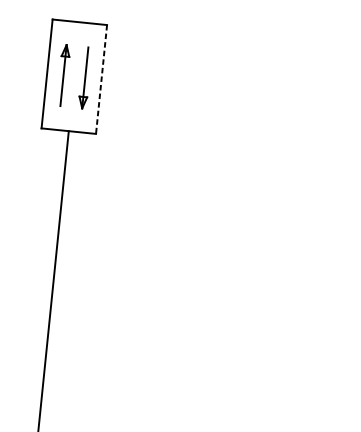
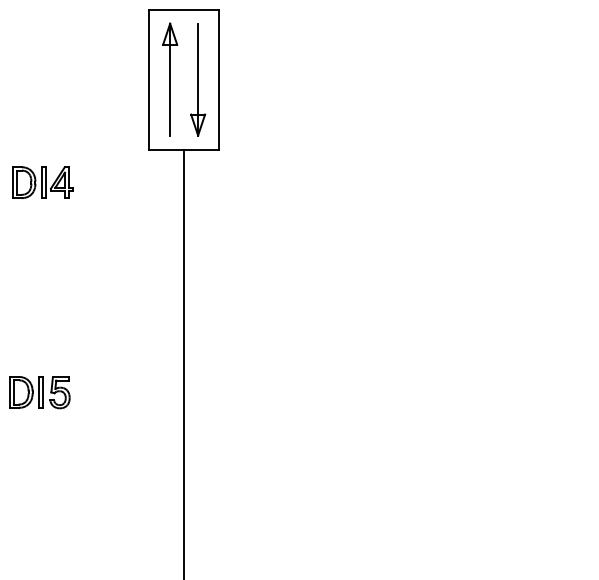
part: (63, 75) -> (170, 79), size x1.43
part: (85, 77) -> (198, 79), size x1.43
line: (101, 79) -> (219, 79), dashed -> solid

